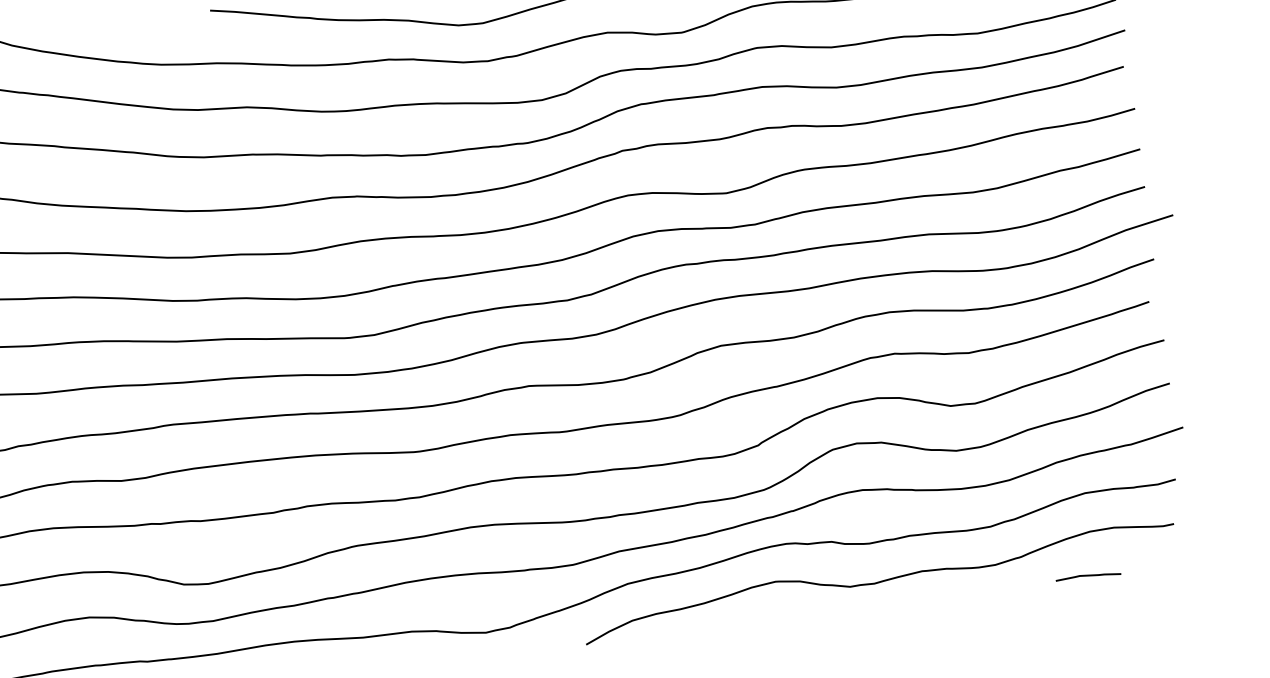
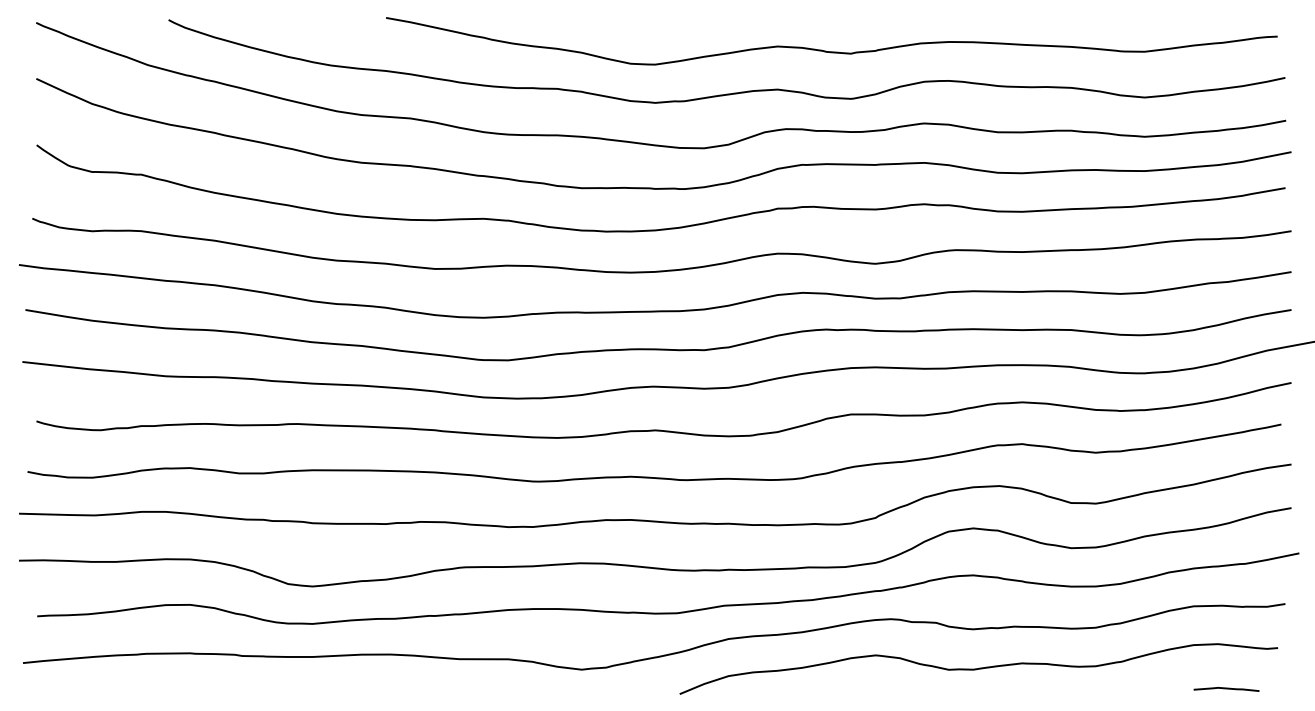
curve: (1088, 576) -> (1226, 689), moved

